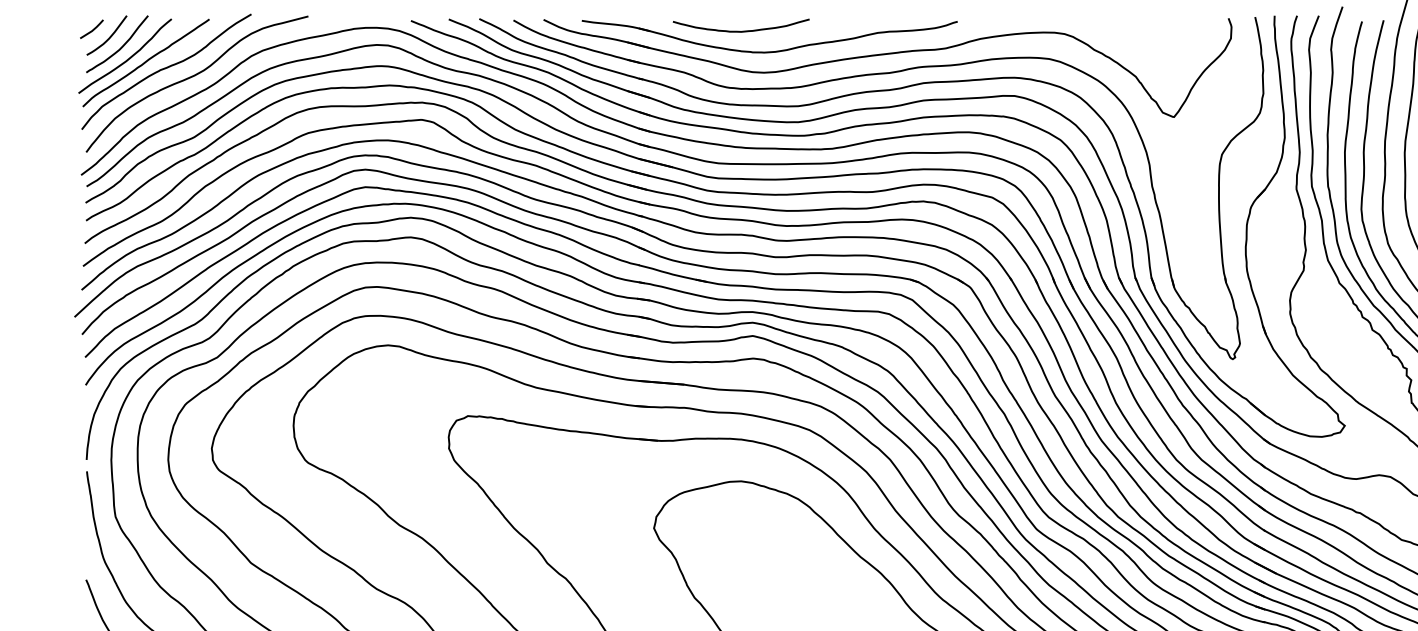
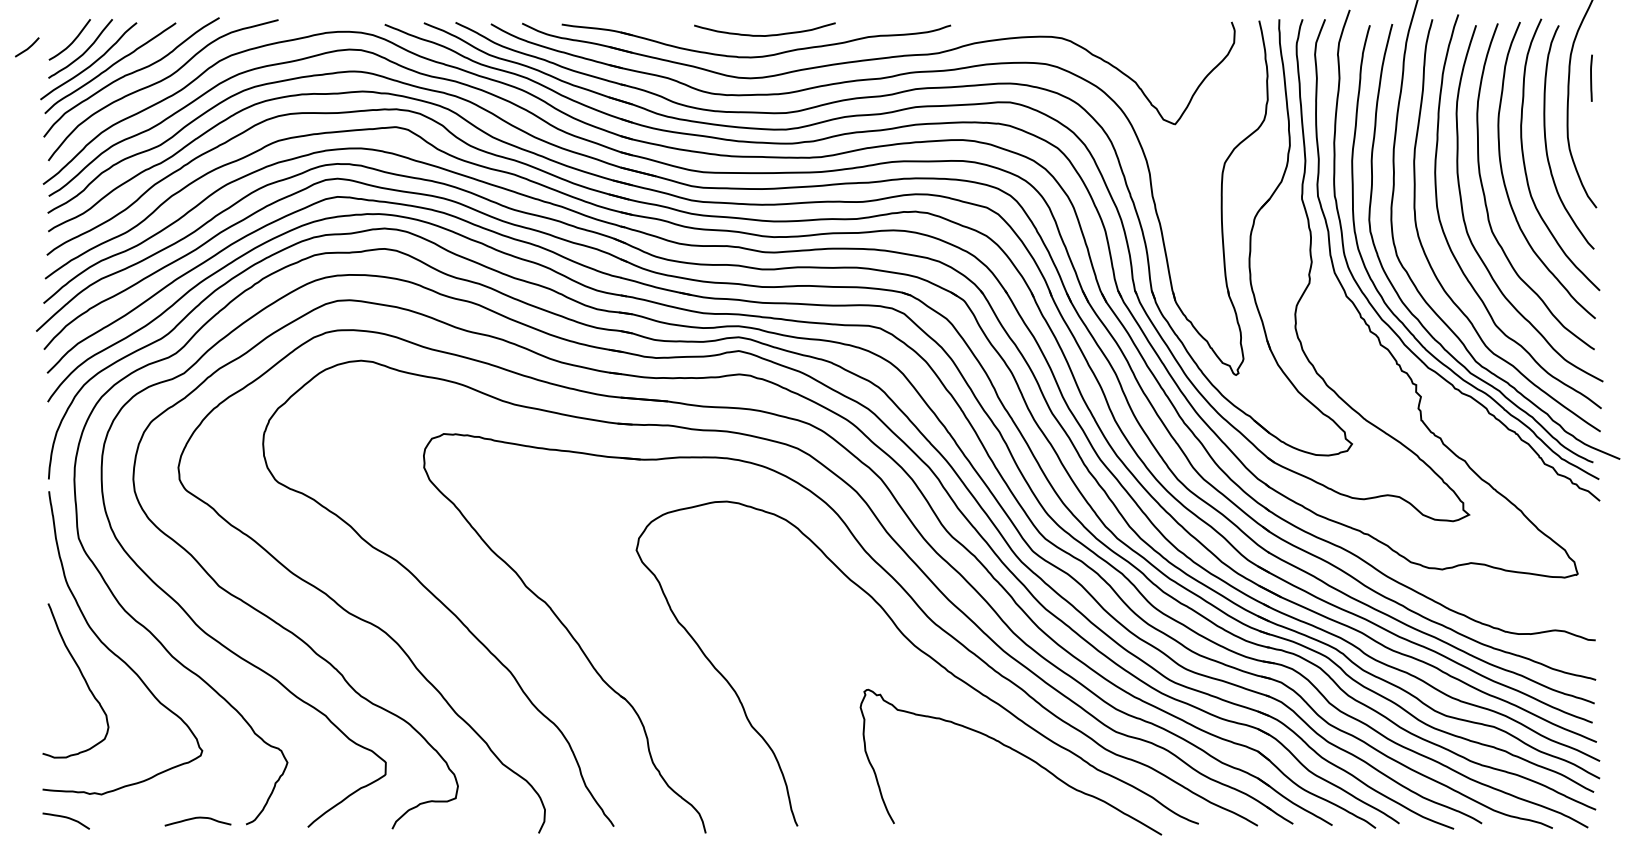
line: (92, 29) -> (27, 47), moved
curve: (743, 30) -> (767, 34), moved

